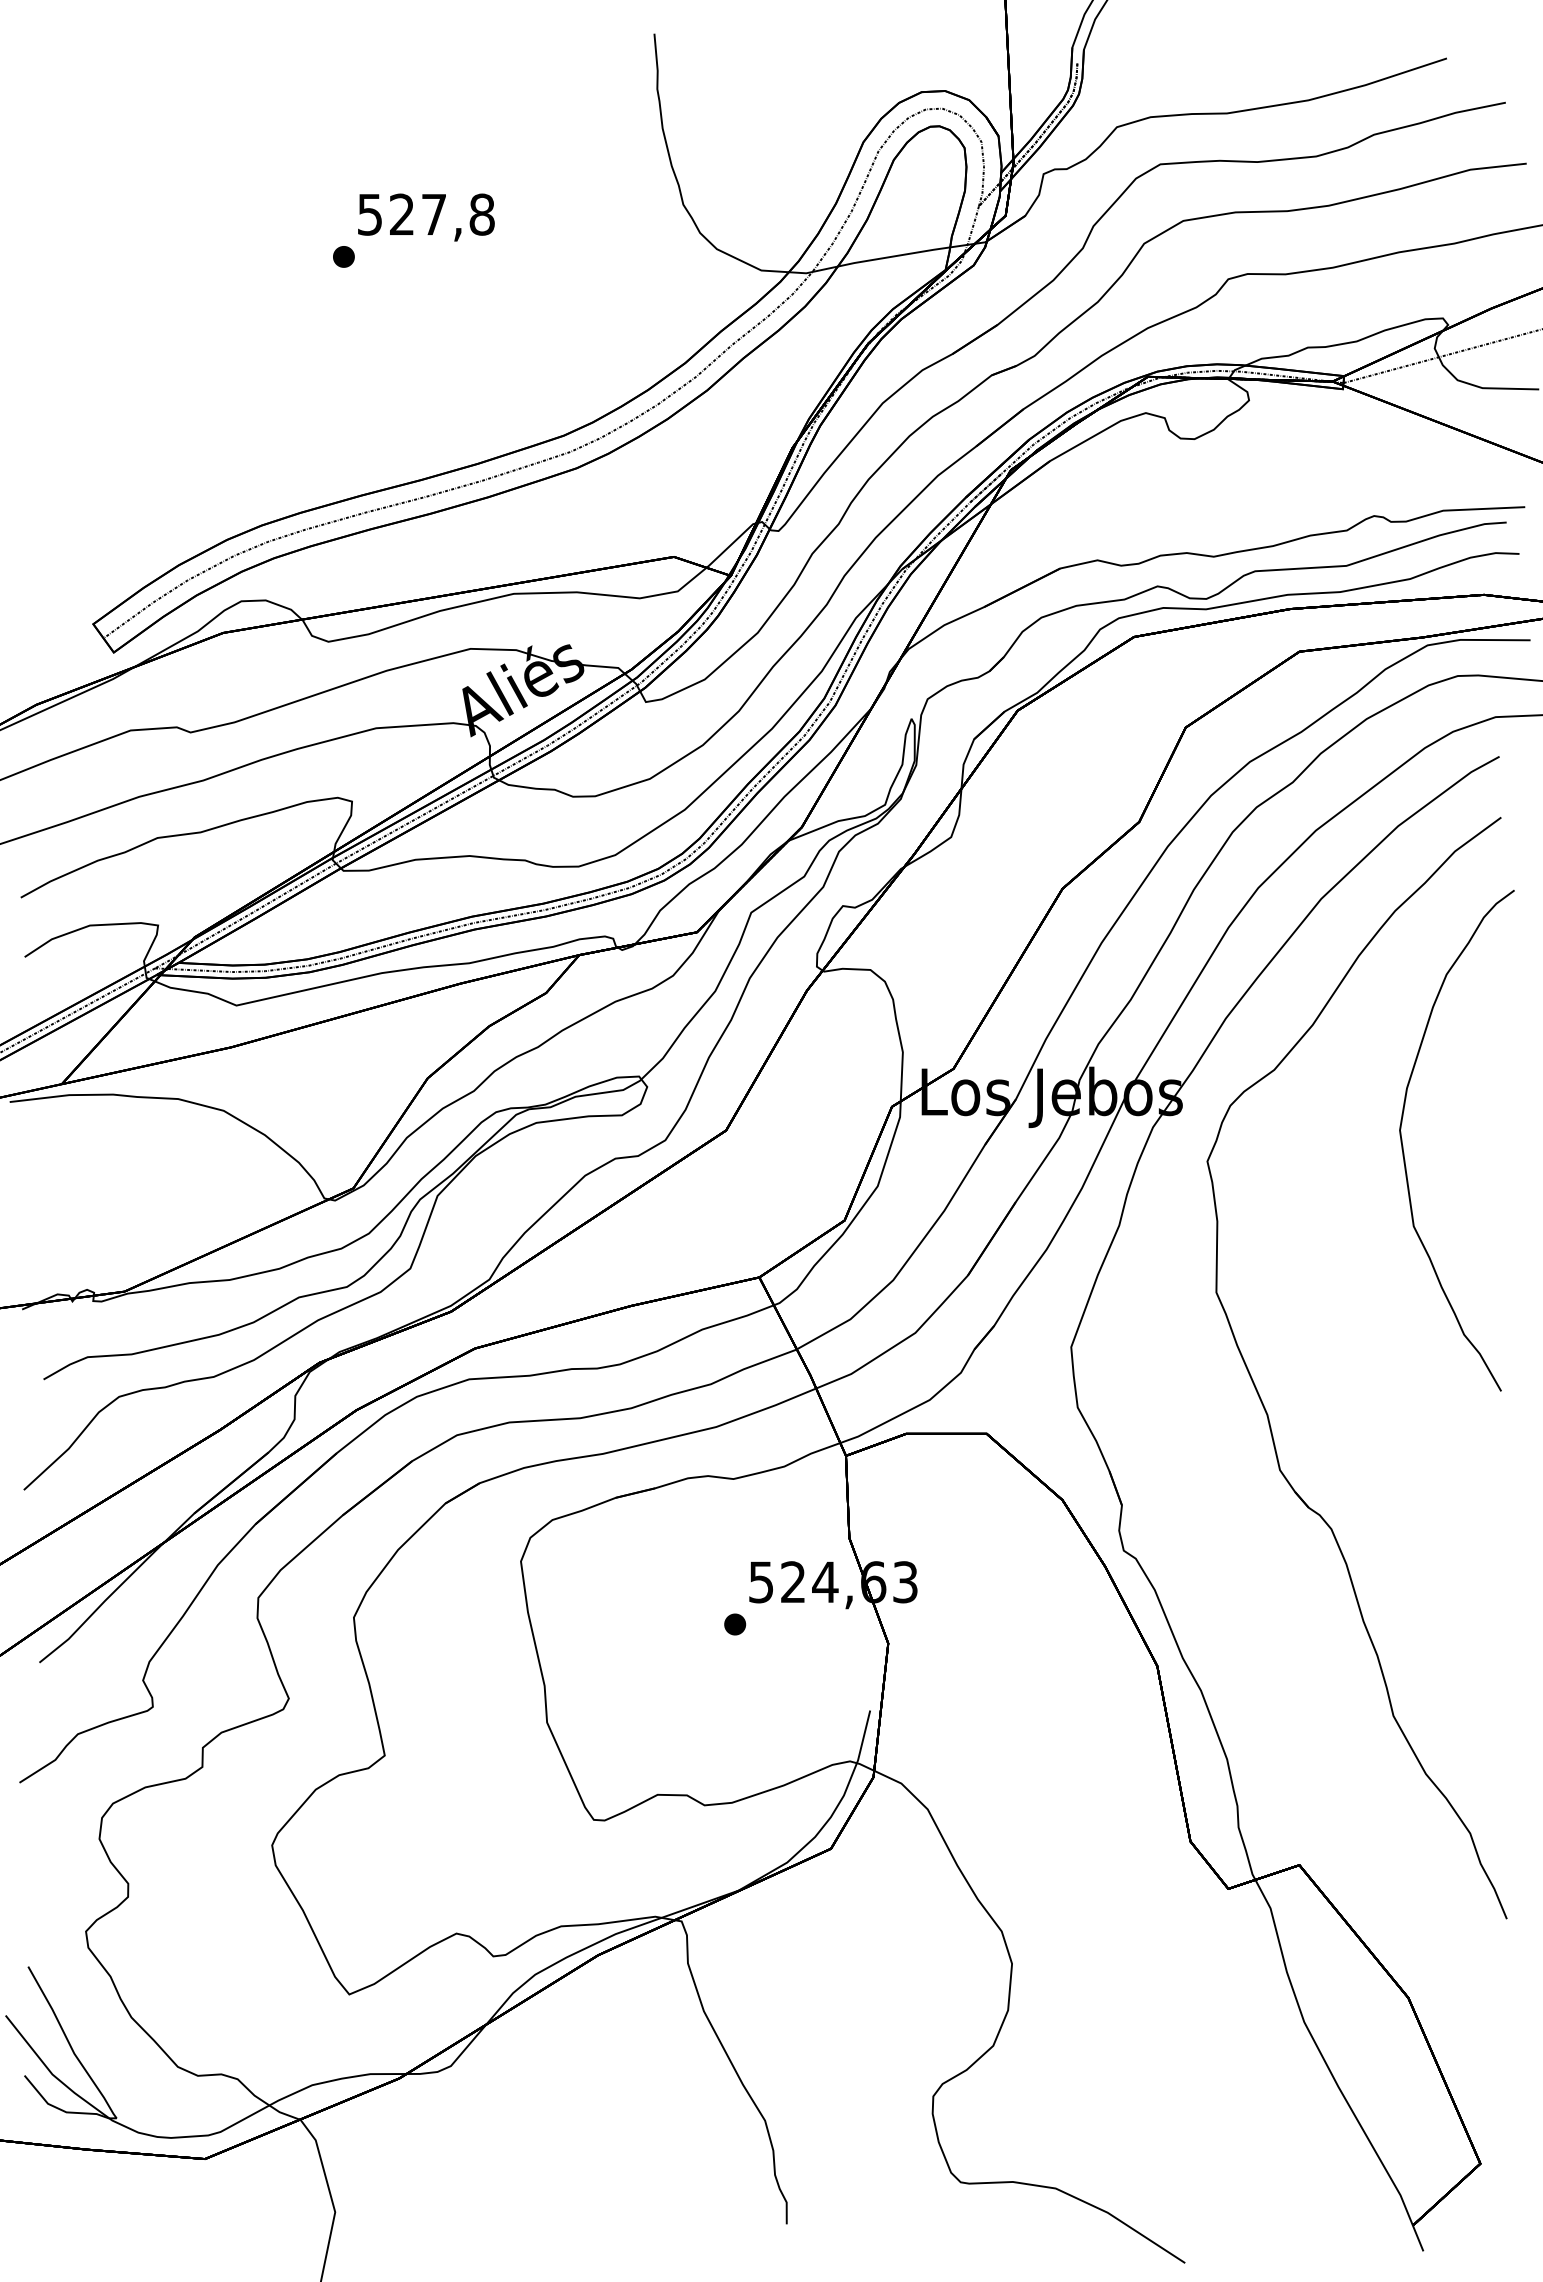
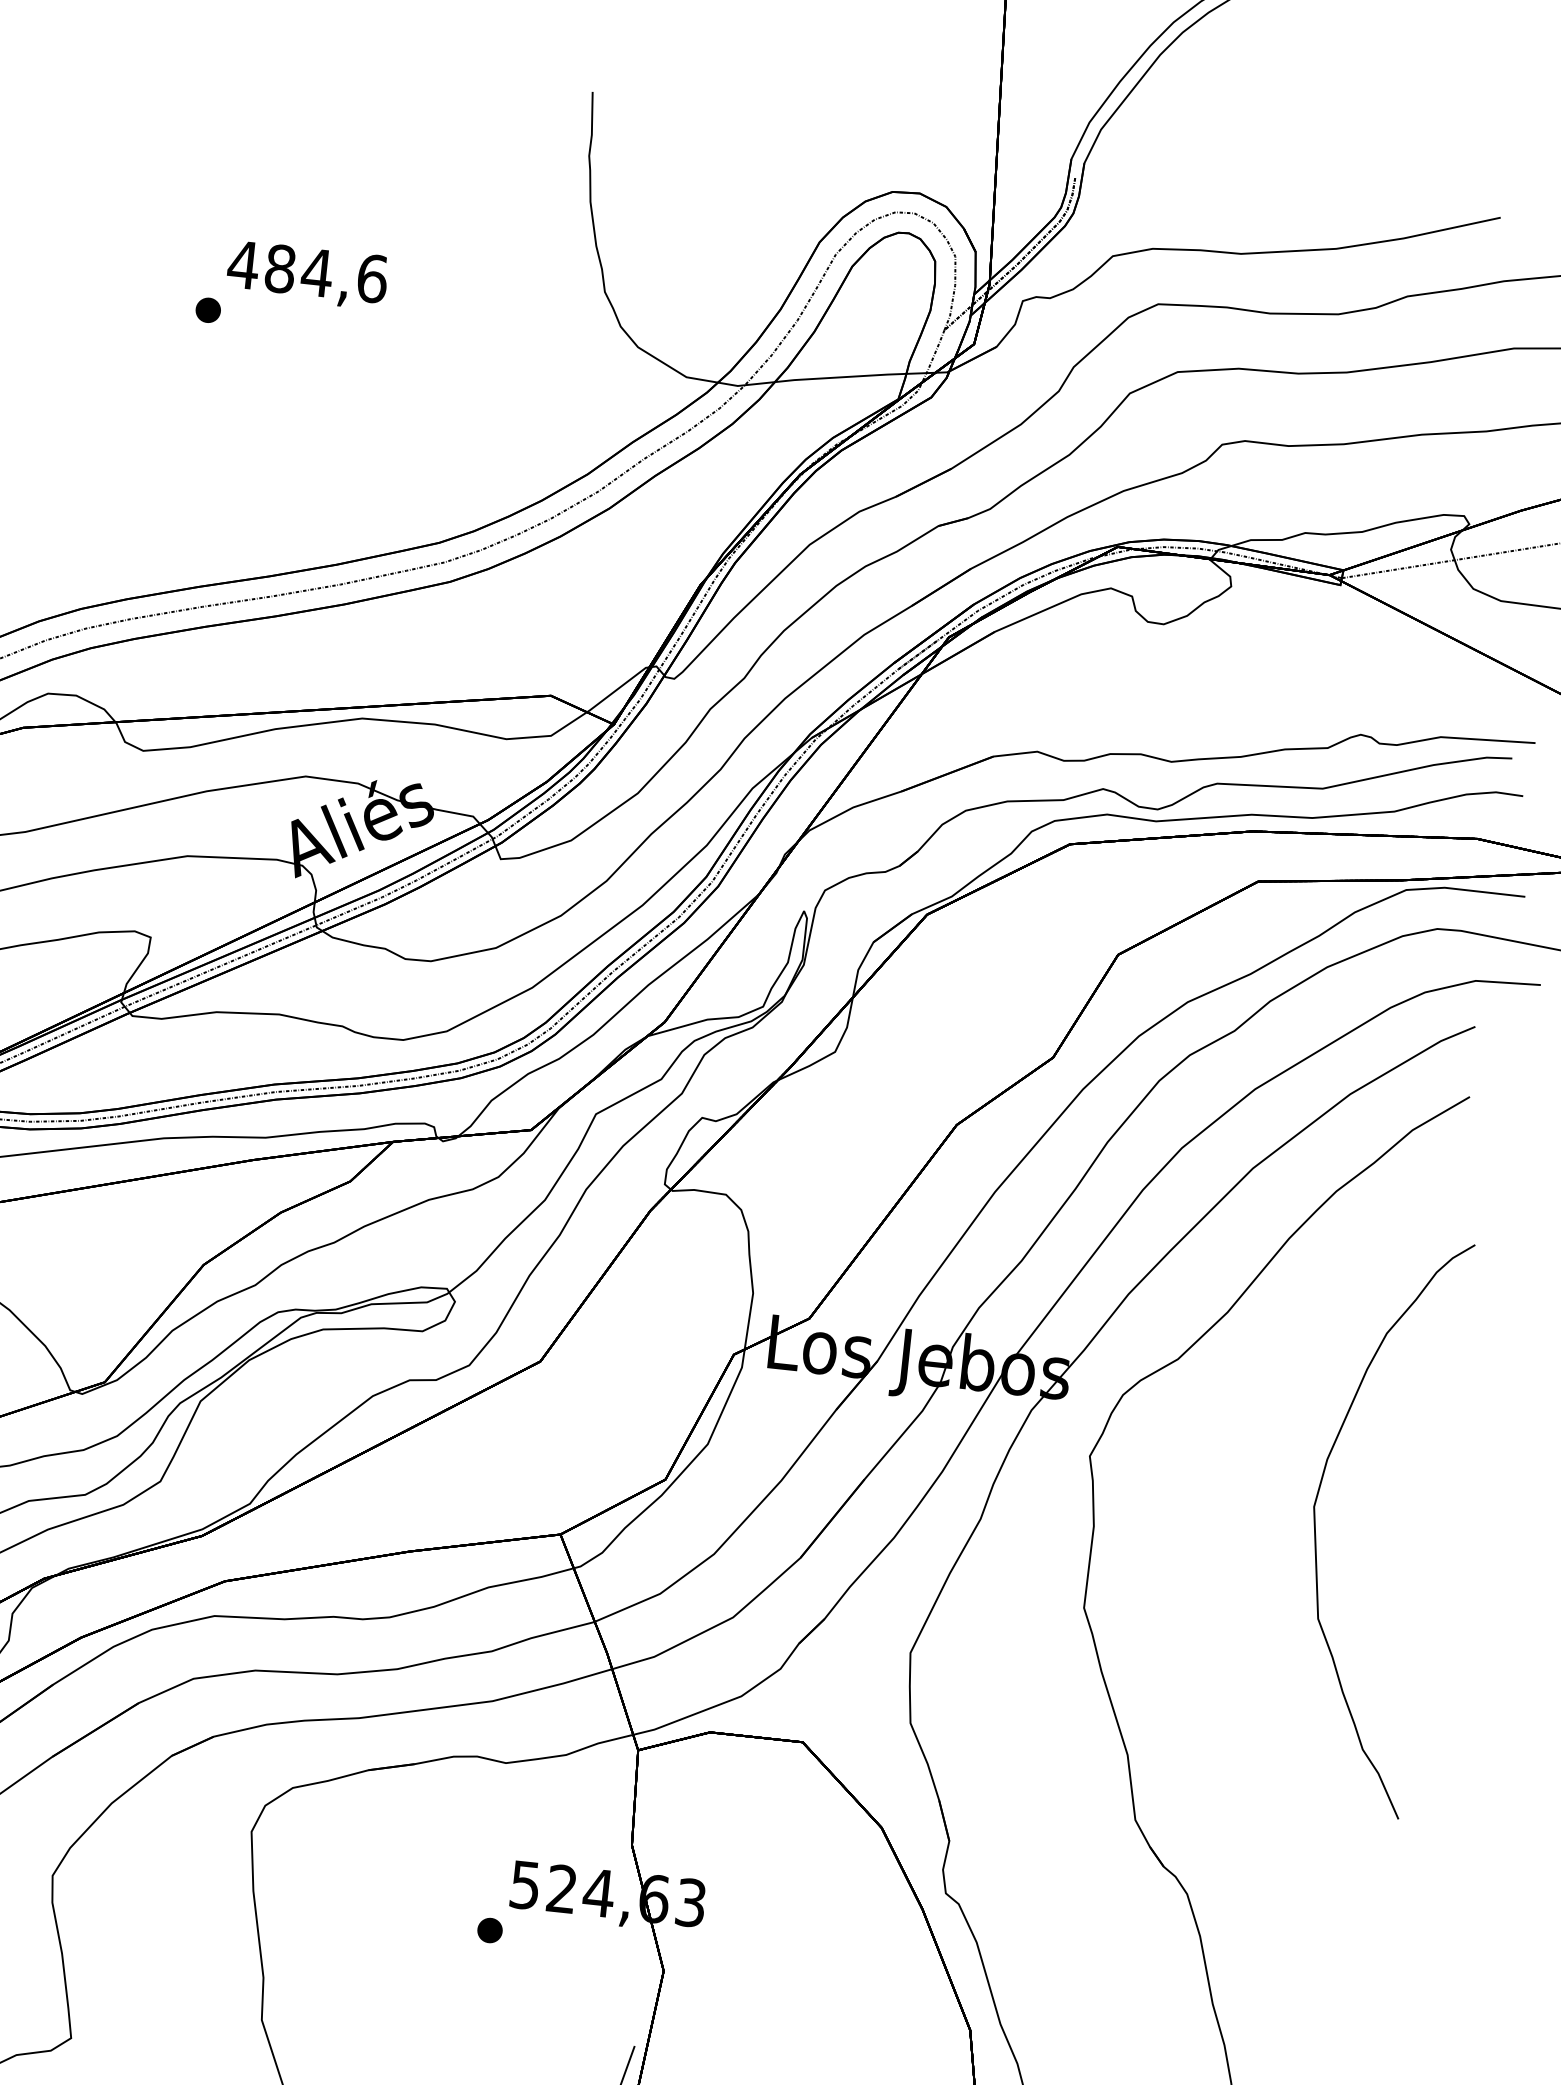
text: (425, 214) -> (307, 271), 527,8 -> 484,6
curve: (1403, 1145) -> (1316, 1524), moved

